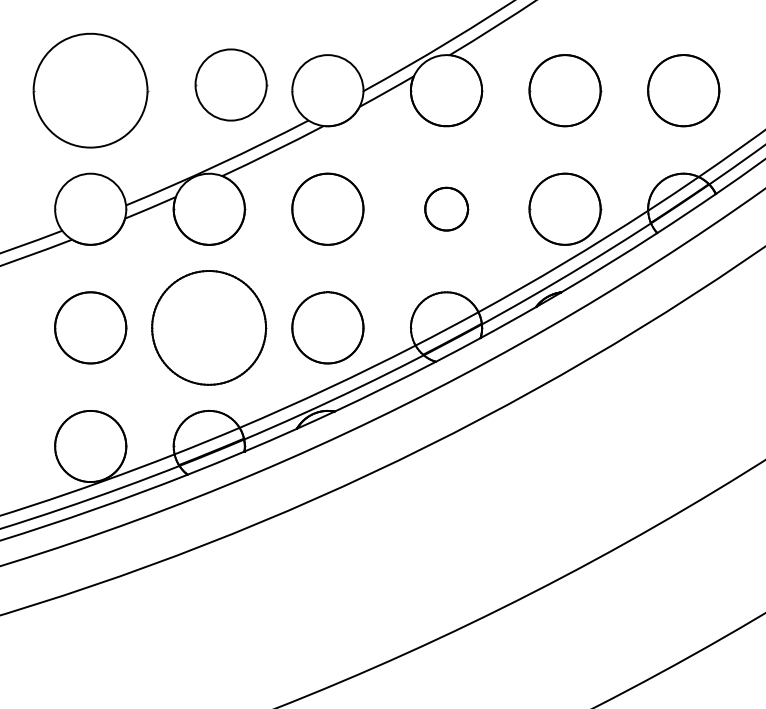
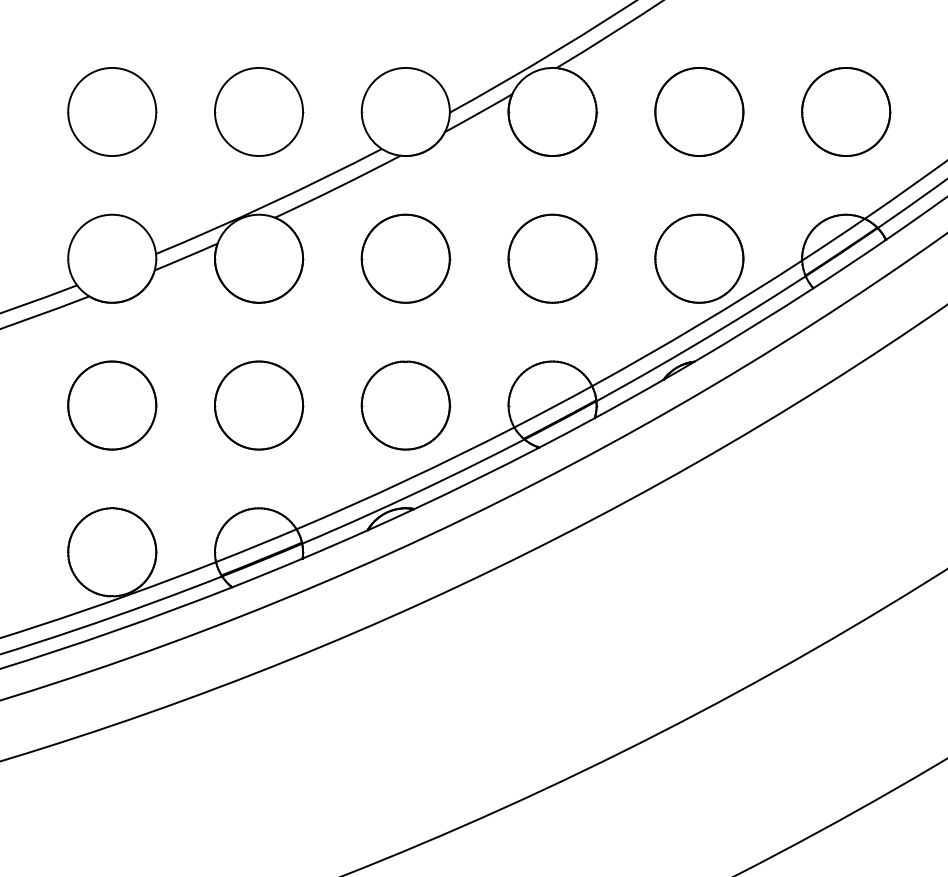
part: (231, 84) -> (259, 111), moved
part: (90, 90) -> (112, 111), size x0.62
part: (446, 209) -> (552, 258), size x1.67
part: (209, 327) -> (259, 405), size x0.62

